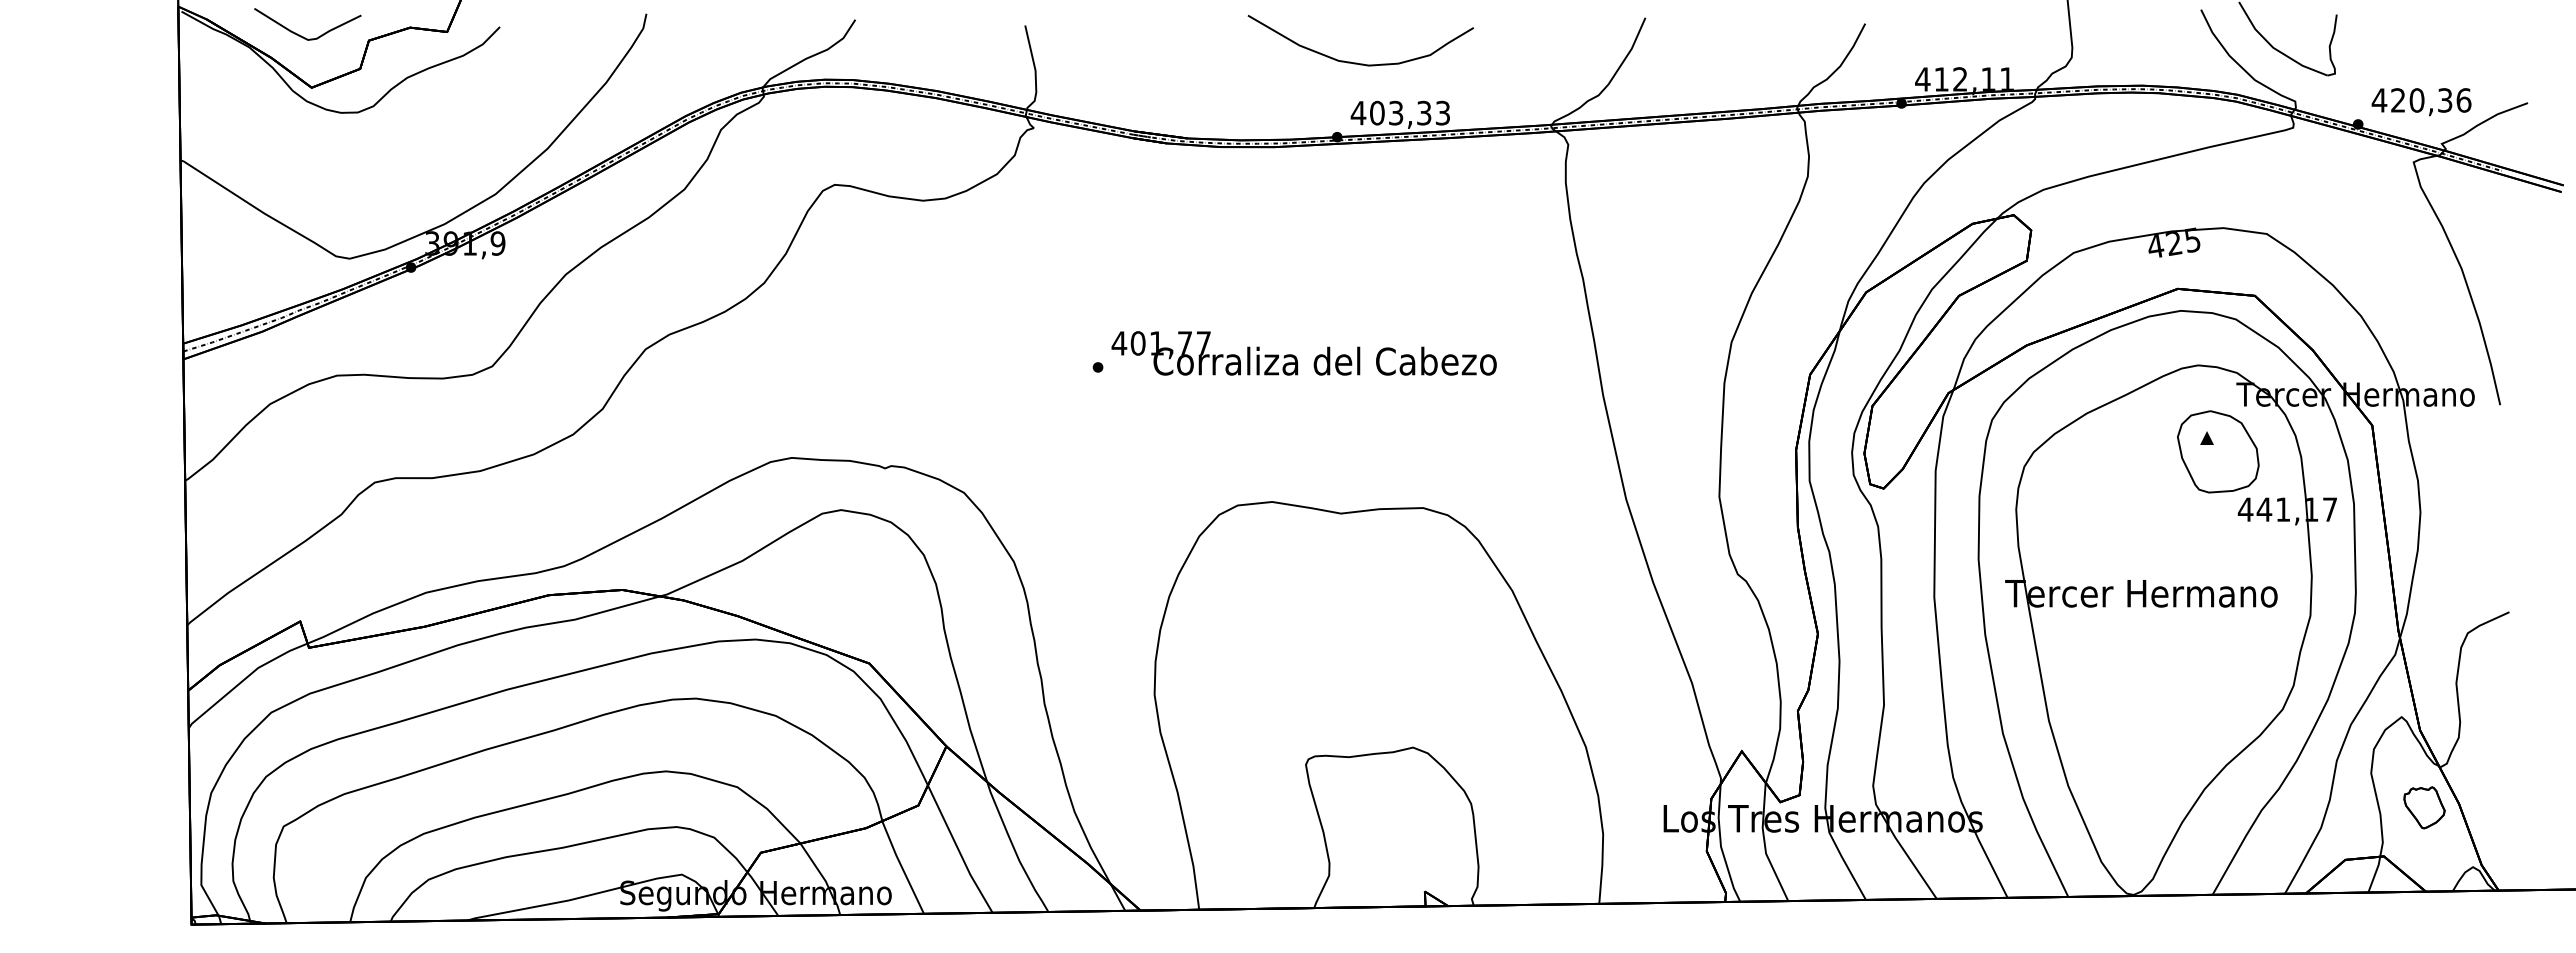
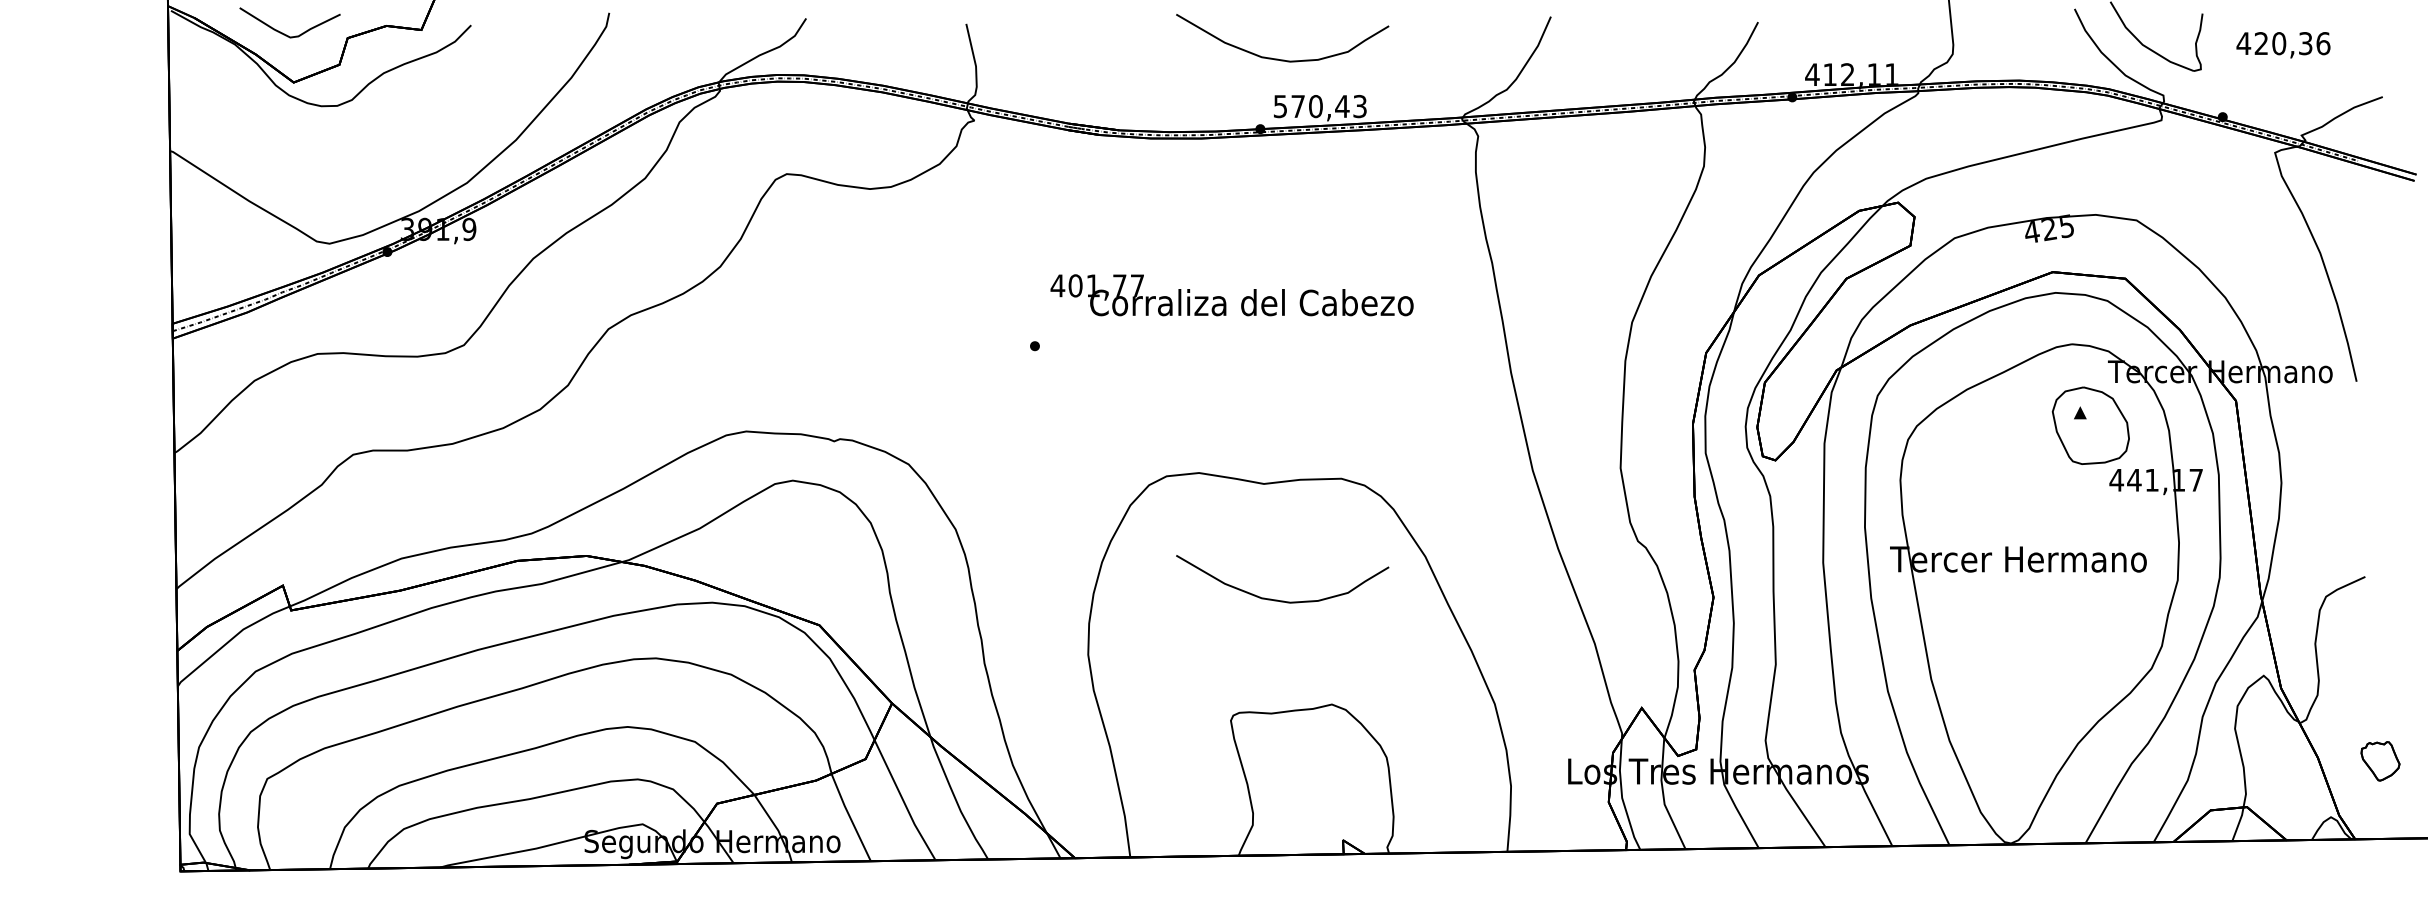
text: (2421, 102) -> (2283, 45), moved
text: (1390, 112) -> (1310, 105), 403,33 -> 570,43
text: (1303, 353) -> (1231, 295), moved
curve: (1357, 636) -> (1279, 599), added
part: (2424, 807) -> (2380, 761), moved

